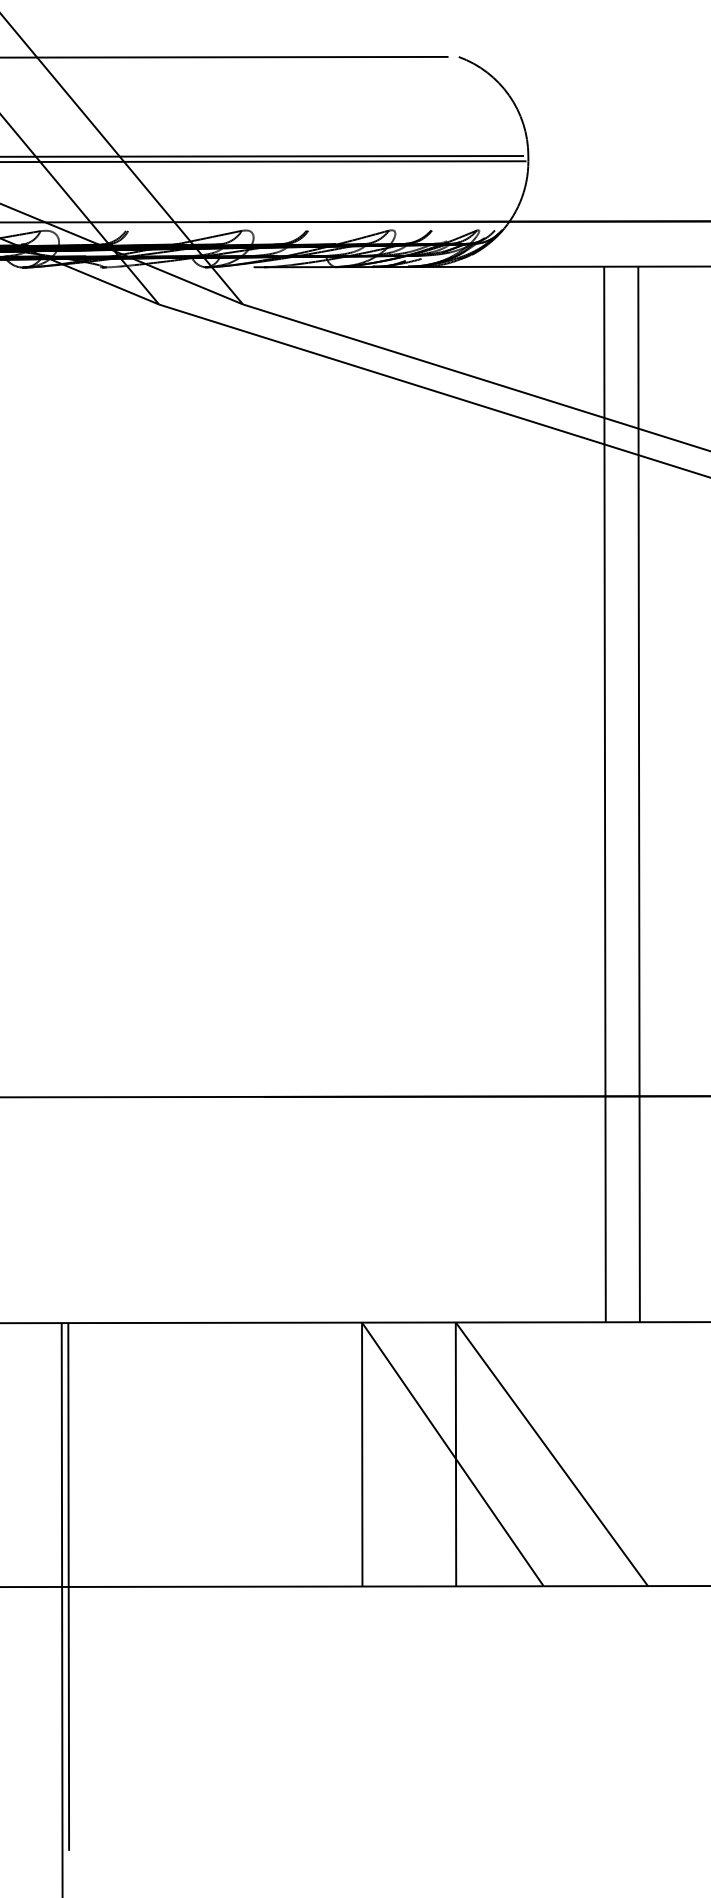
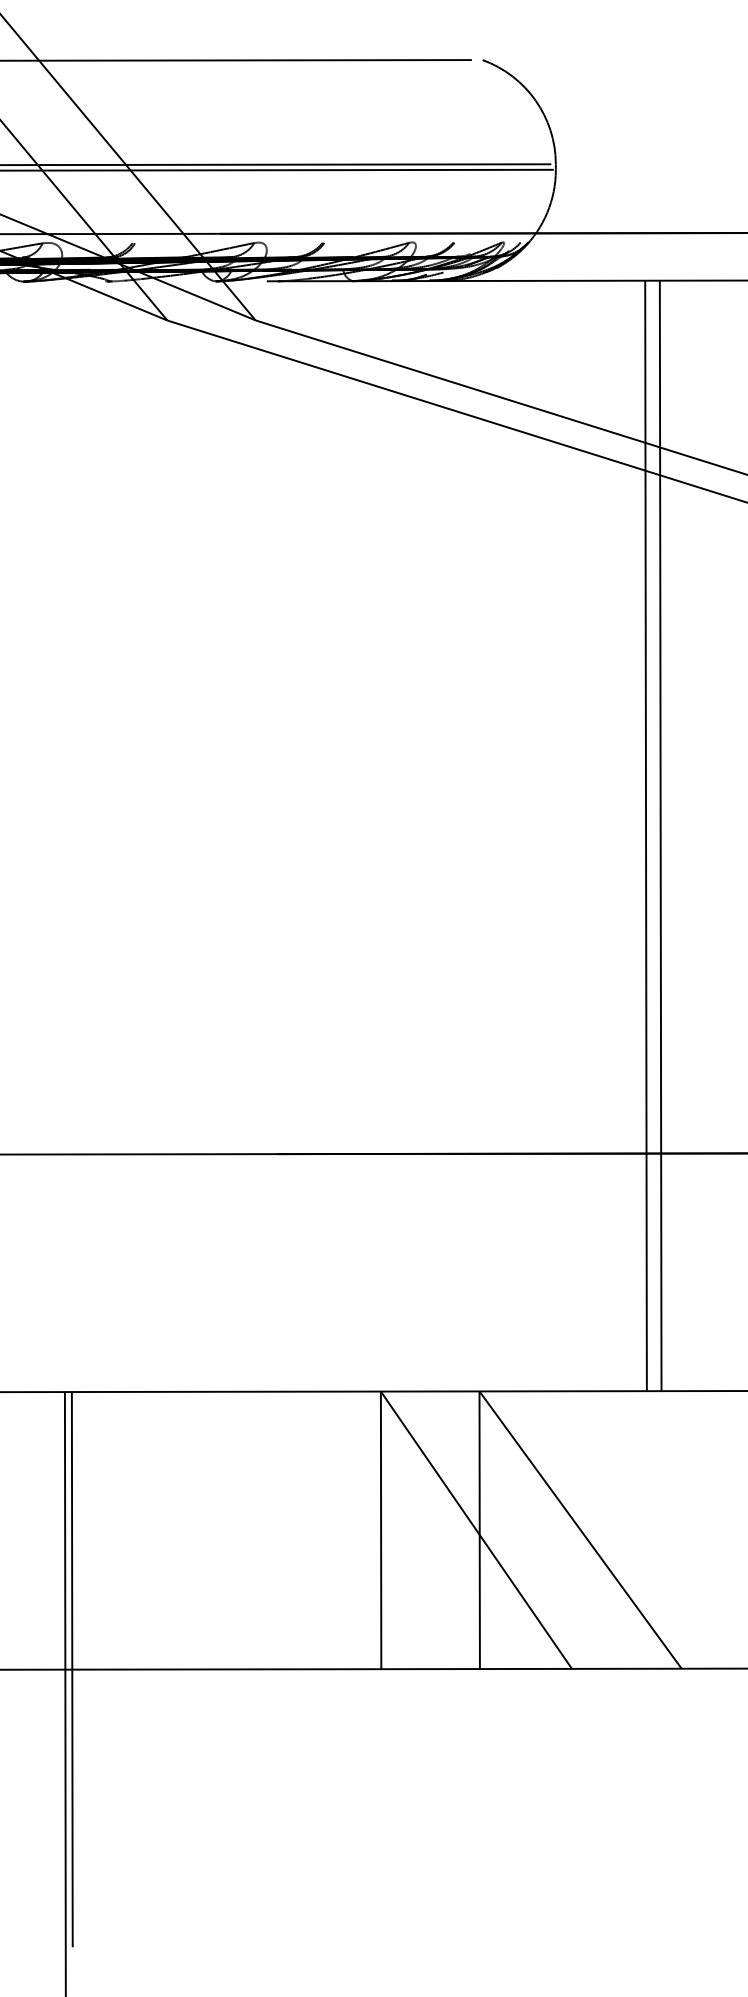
line: (604, 794) -> (660, 835), moved
line: (638, 794) -> (645, 835), moved

